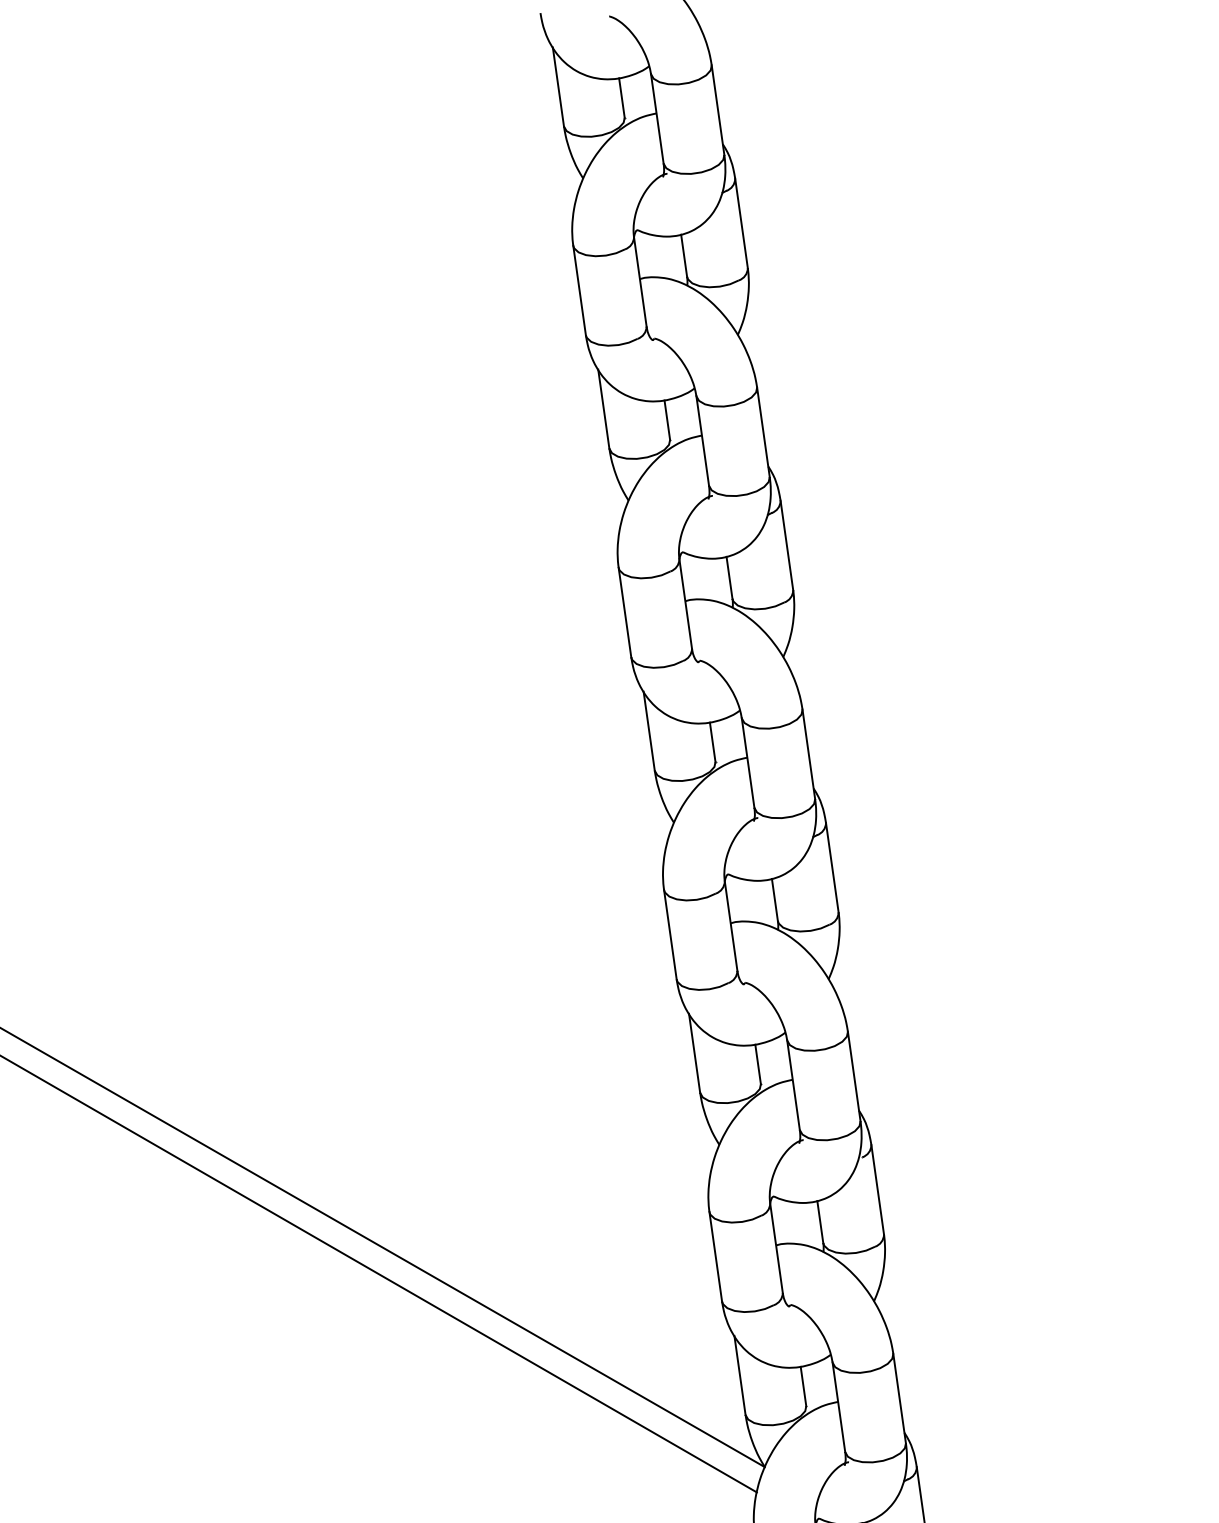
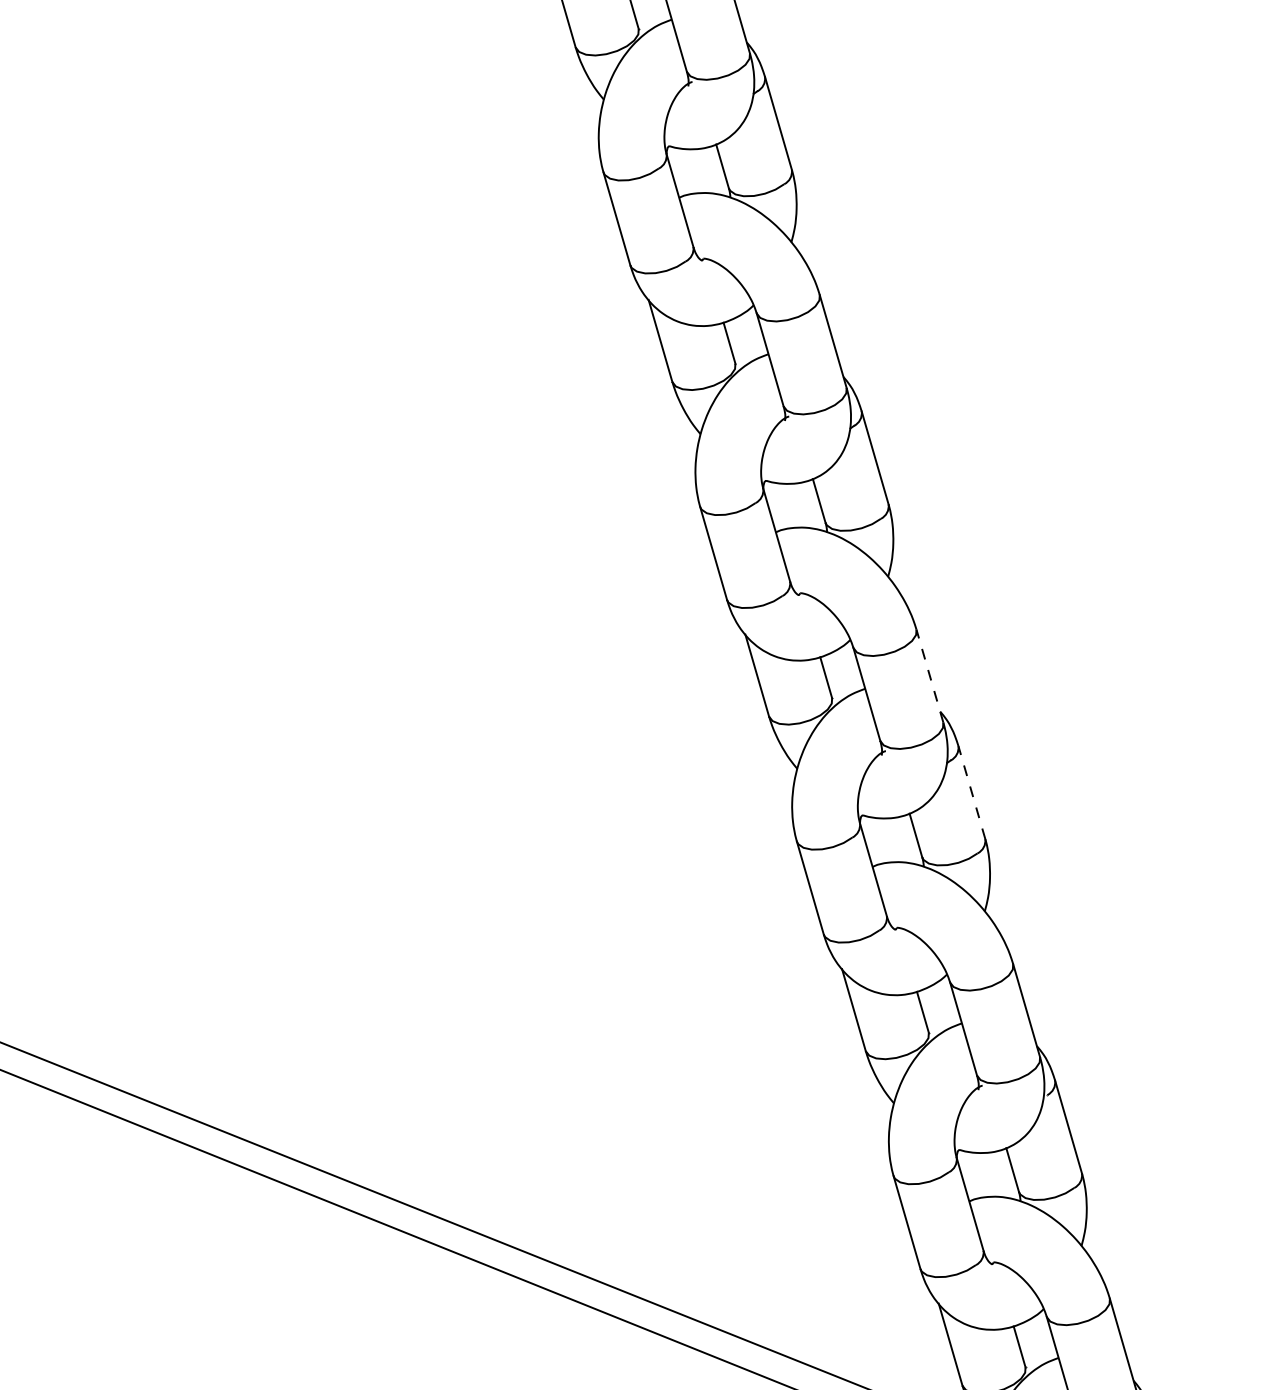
line: (808, 753) -> (929, 675), solid -> dashed
line: (832, 867) -> (972, 792), solid -> dashed

